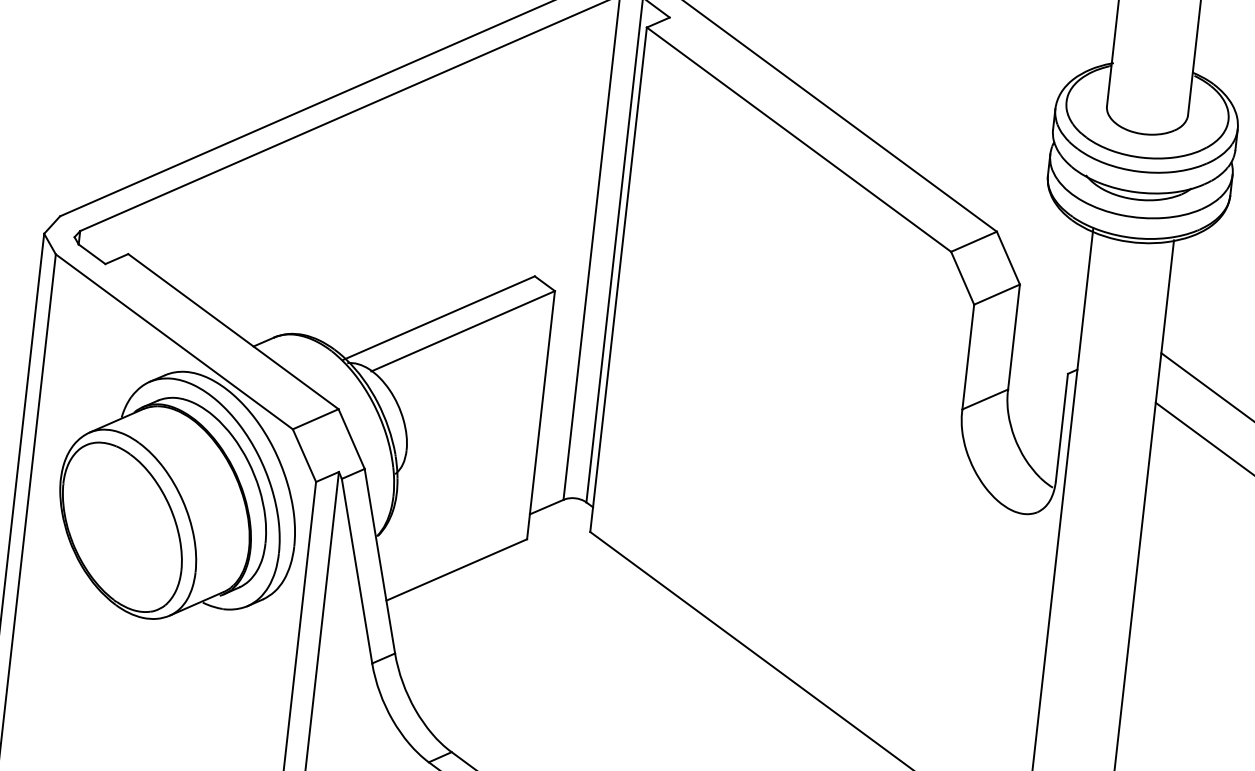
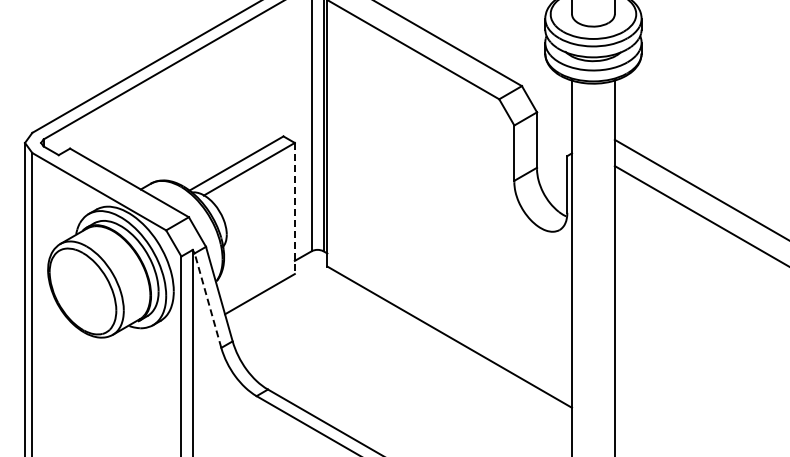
line: (540, 415) -> (294, 208), solid -> dashed
line: (356, 570) -> (207, 300), solid -> dashed

